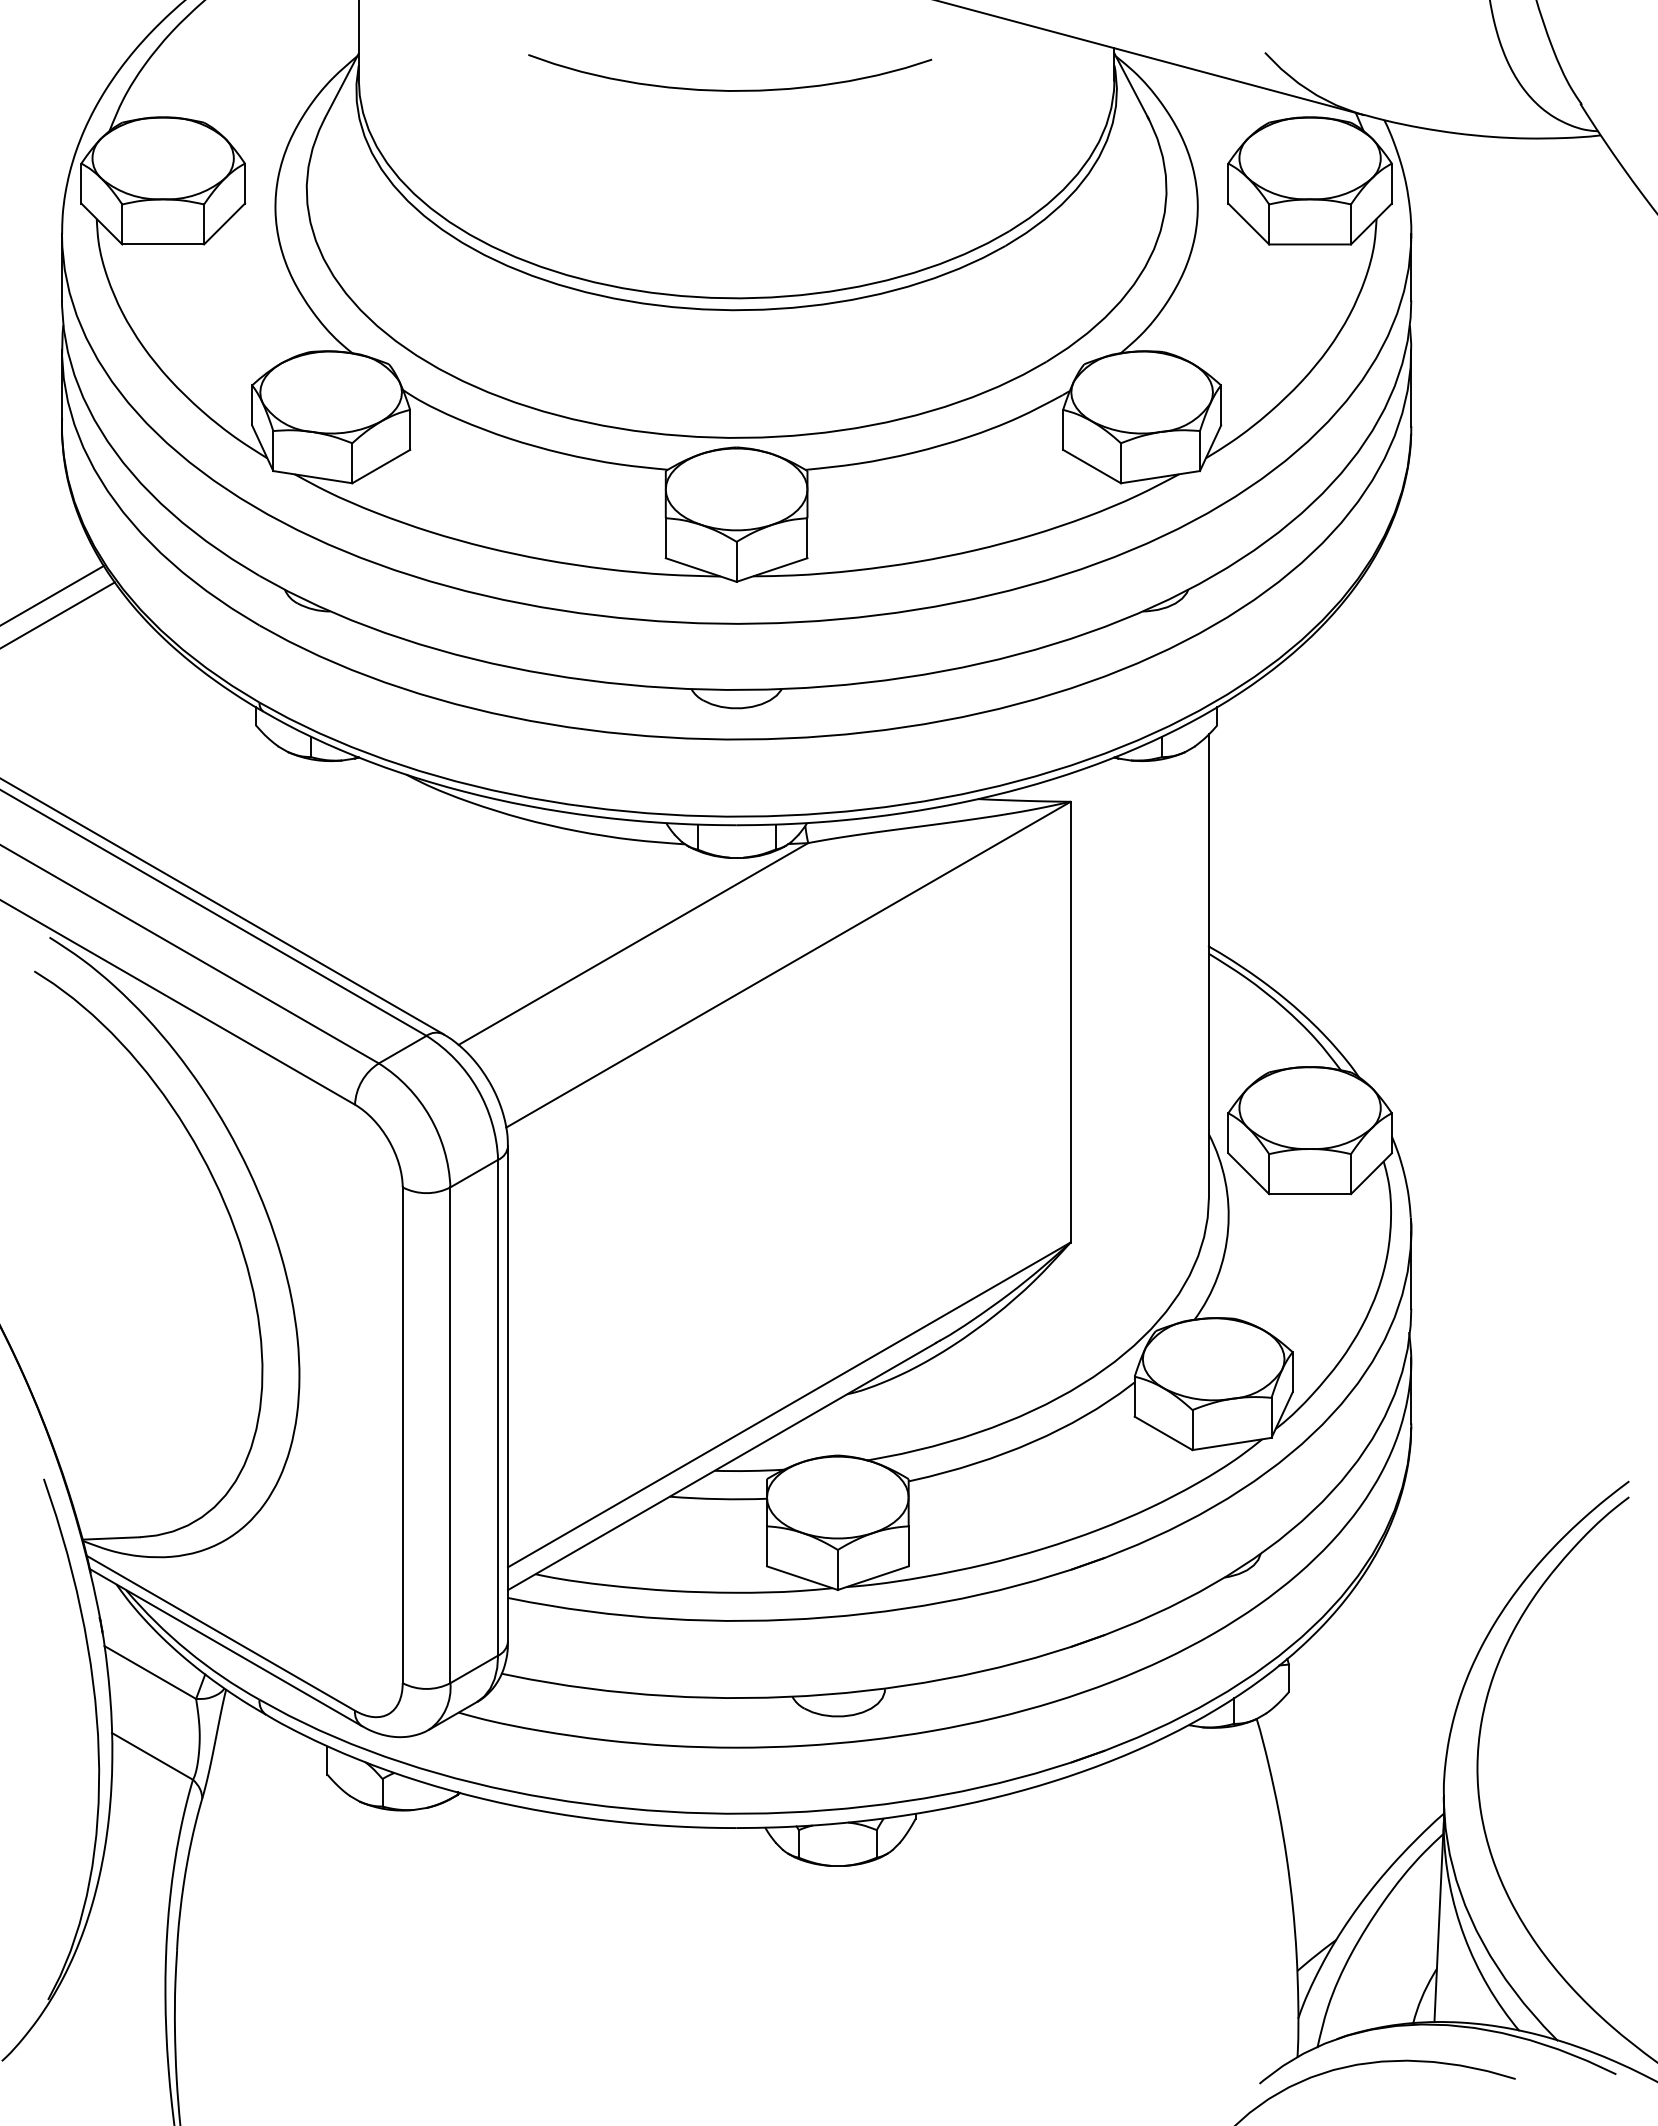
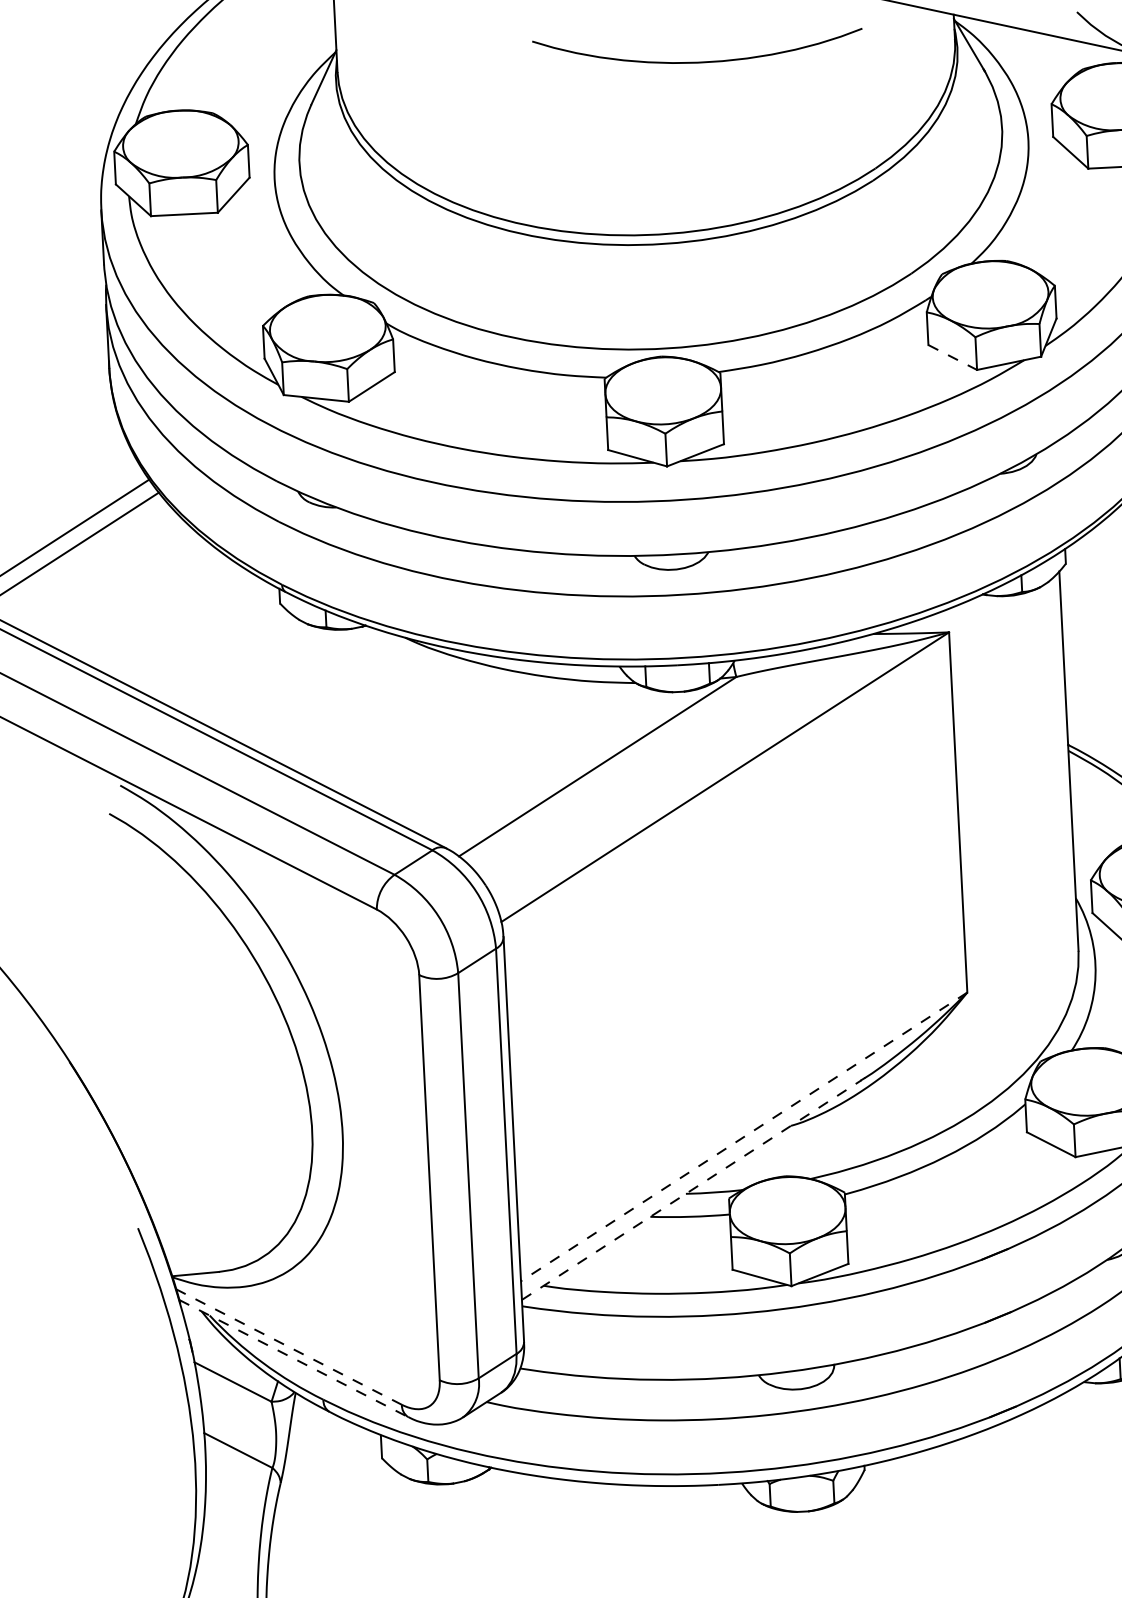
curve: (730, 90) -> (698, 62), moved
line: (1092, 466) -> (953, 357), solid -> dashed
line: (789, 1404) -> (744, 1136), solid -> dashed
line: (722, 1466) -> (692, 1189), solid -> dashed
line: (220, 1633) -> (288, 1347), solid -> dashed
line: (226, 1647) -> (294, 1358), solid -> dashed

